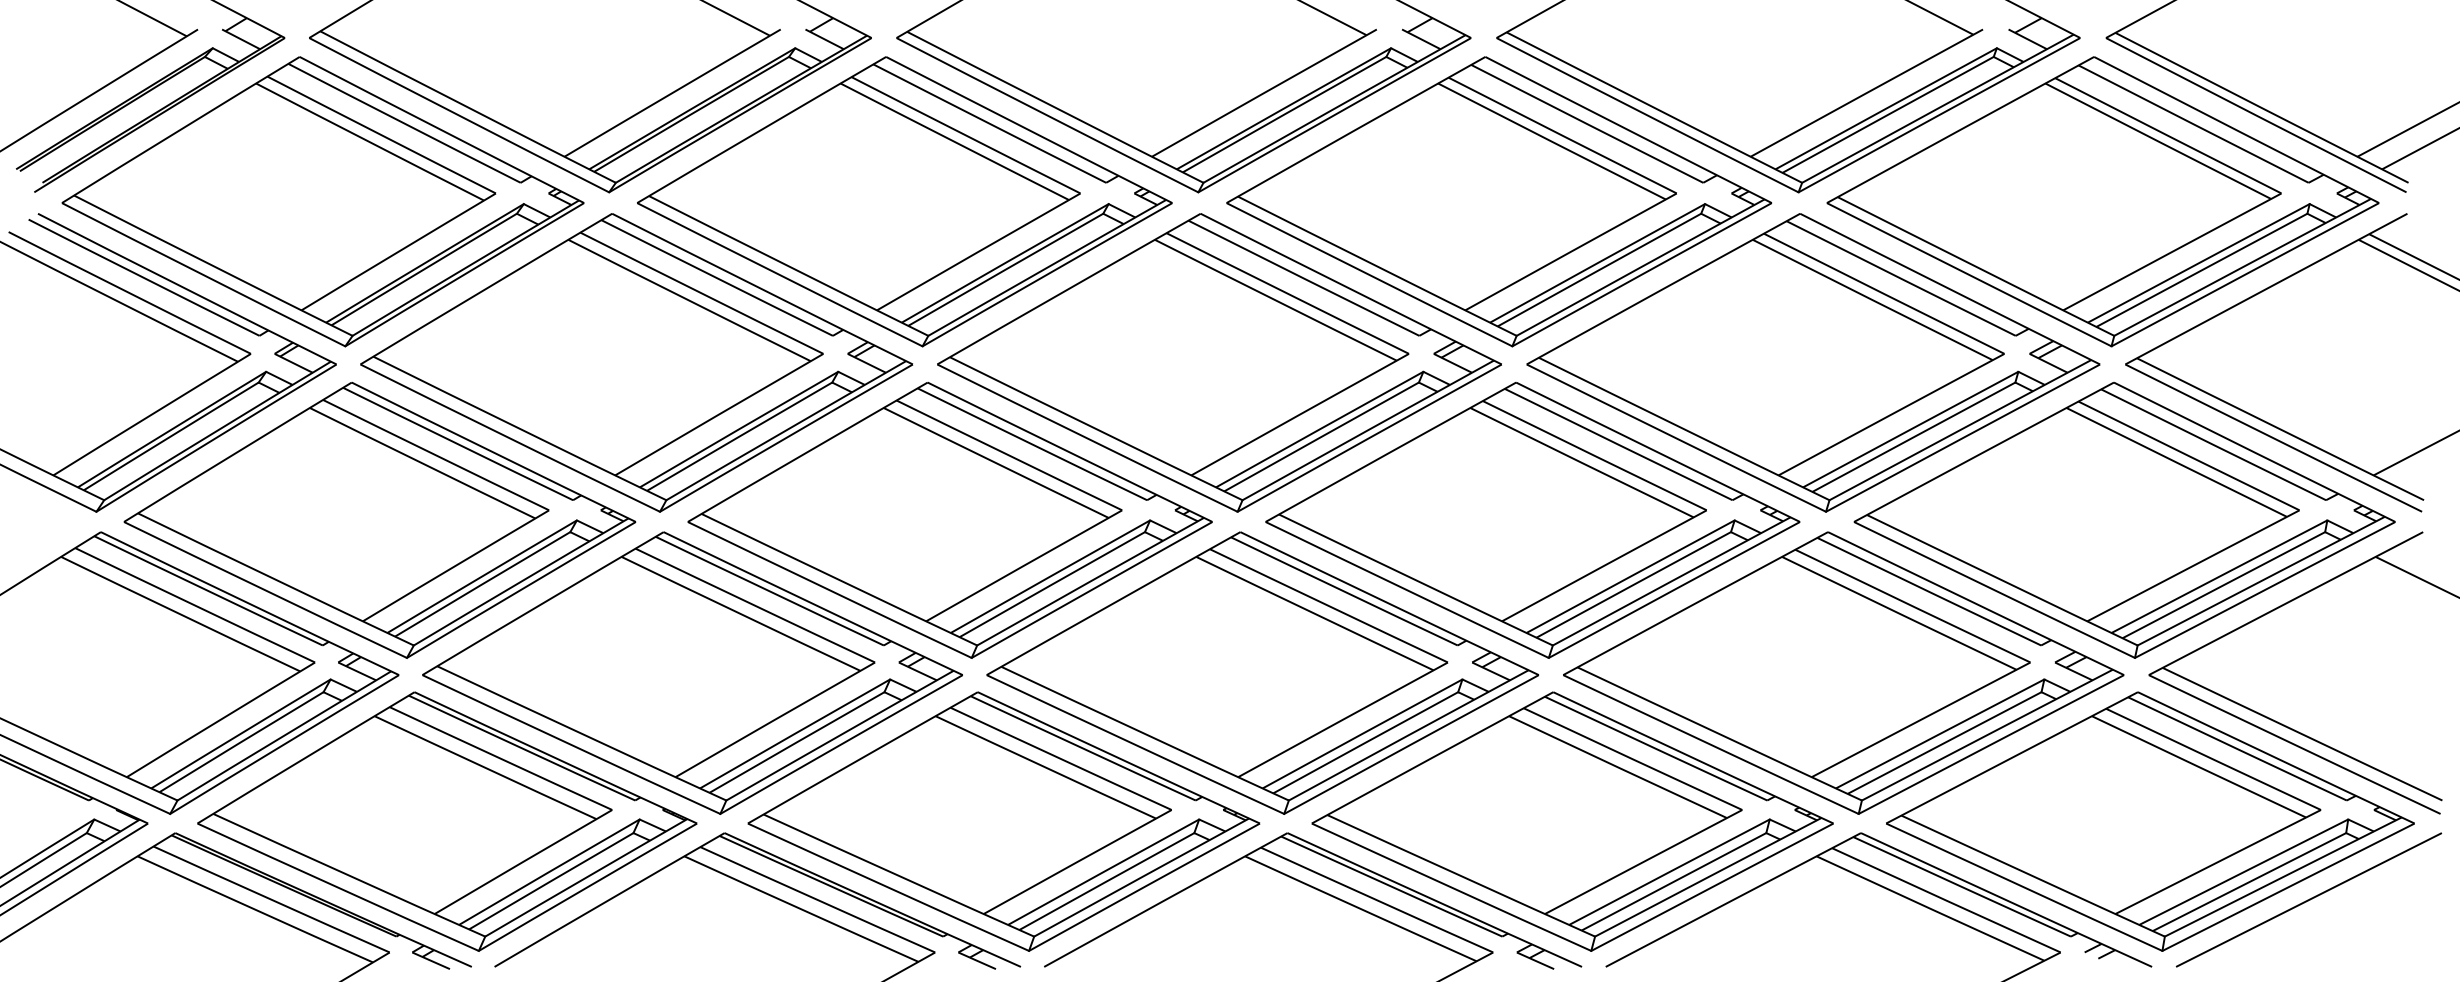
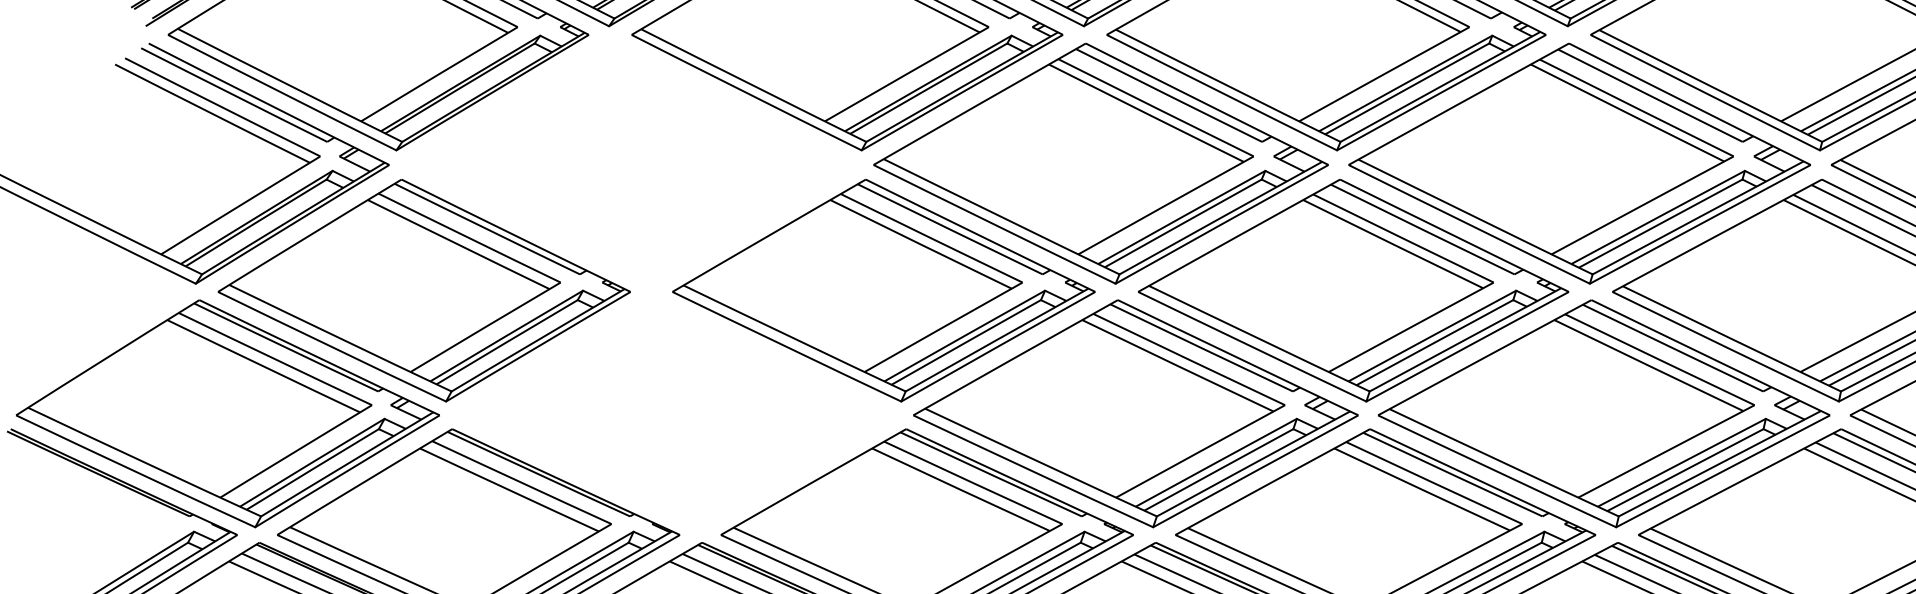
part: (636, 362) -> (631, 163), removed
part: (692, 672) -> (676, 413), removed

